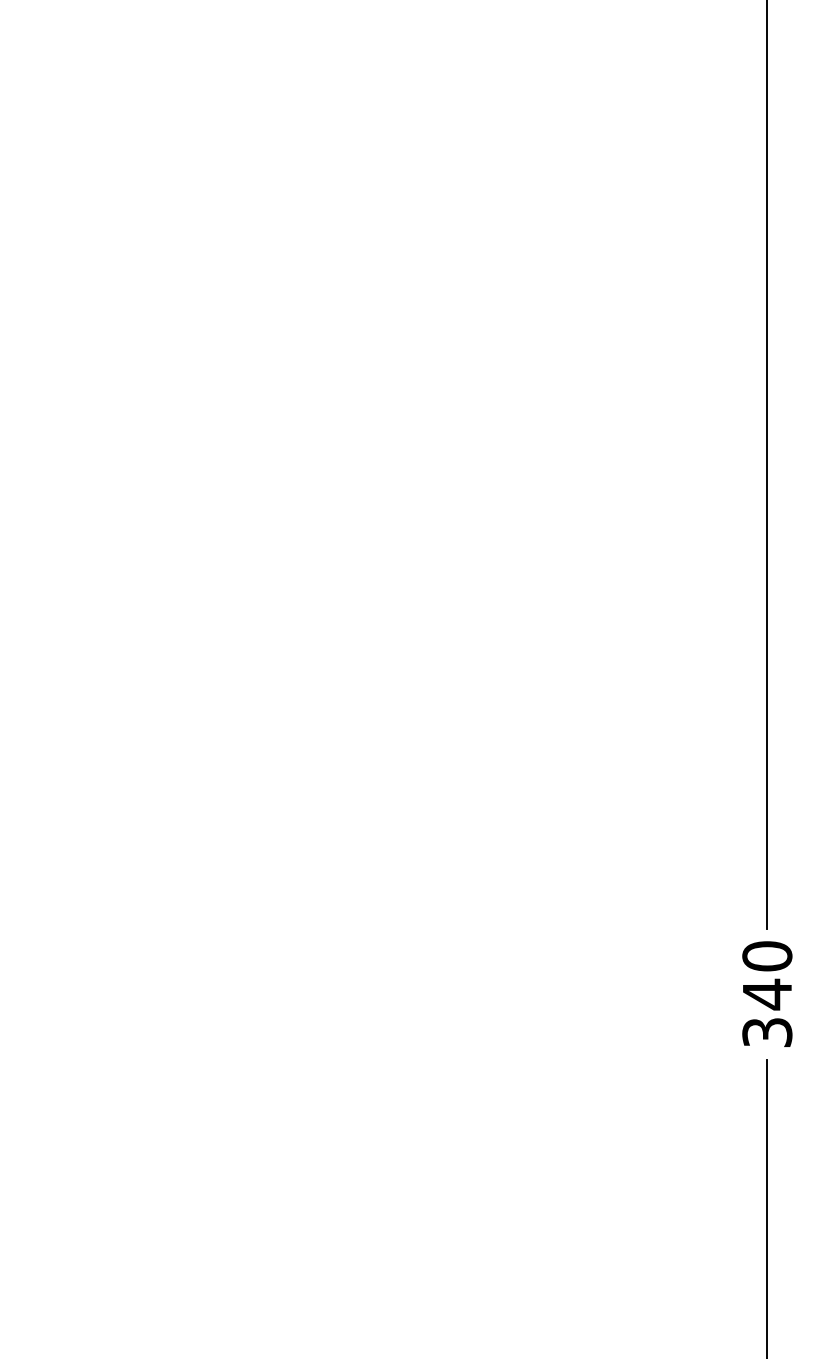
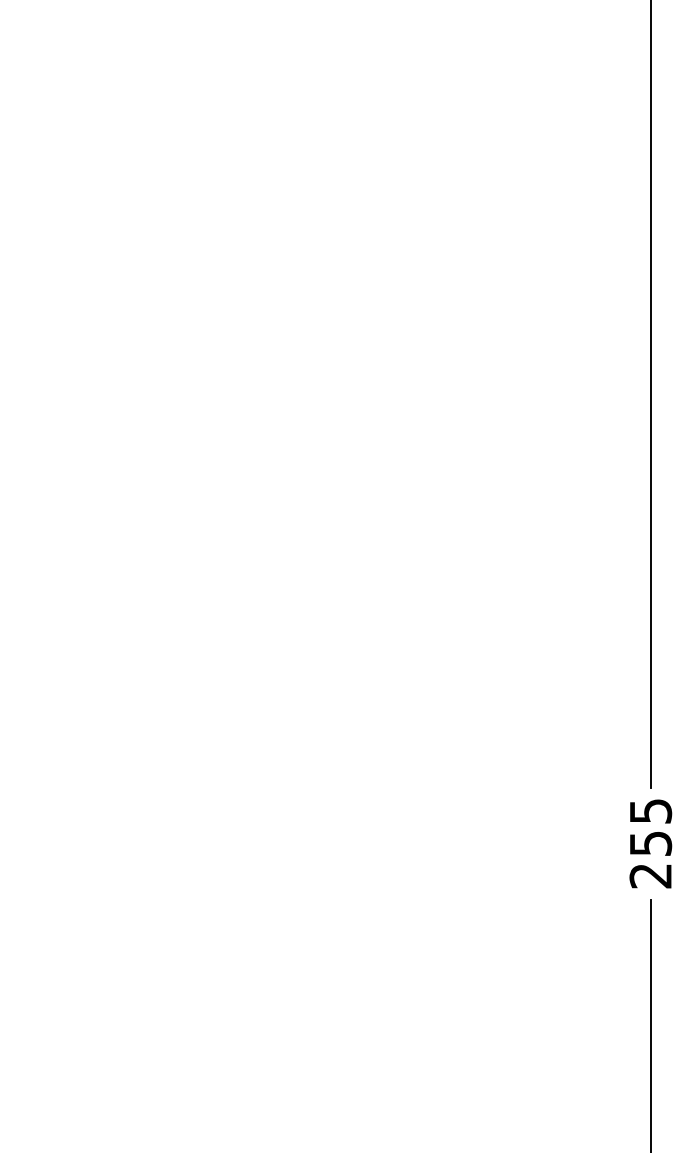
text: (767, 994) -> (650, 843), 340 -> 255

